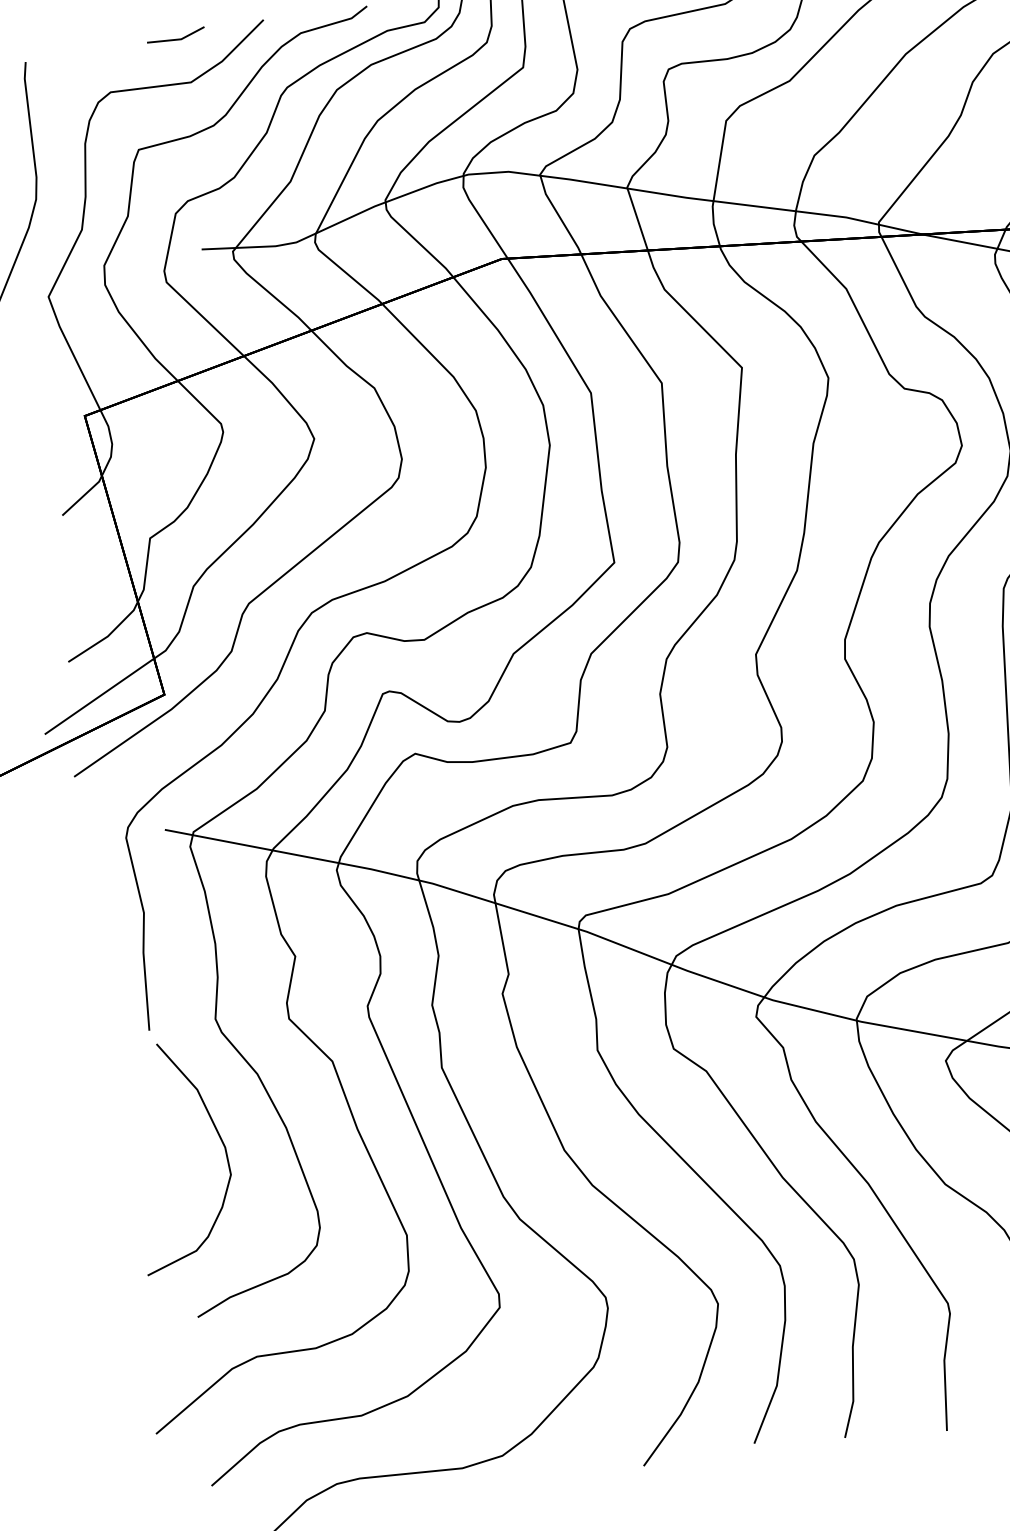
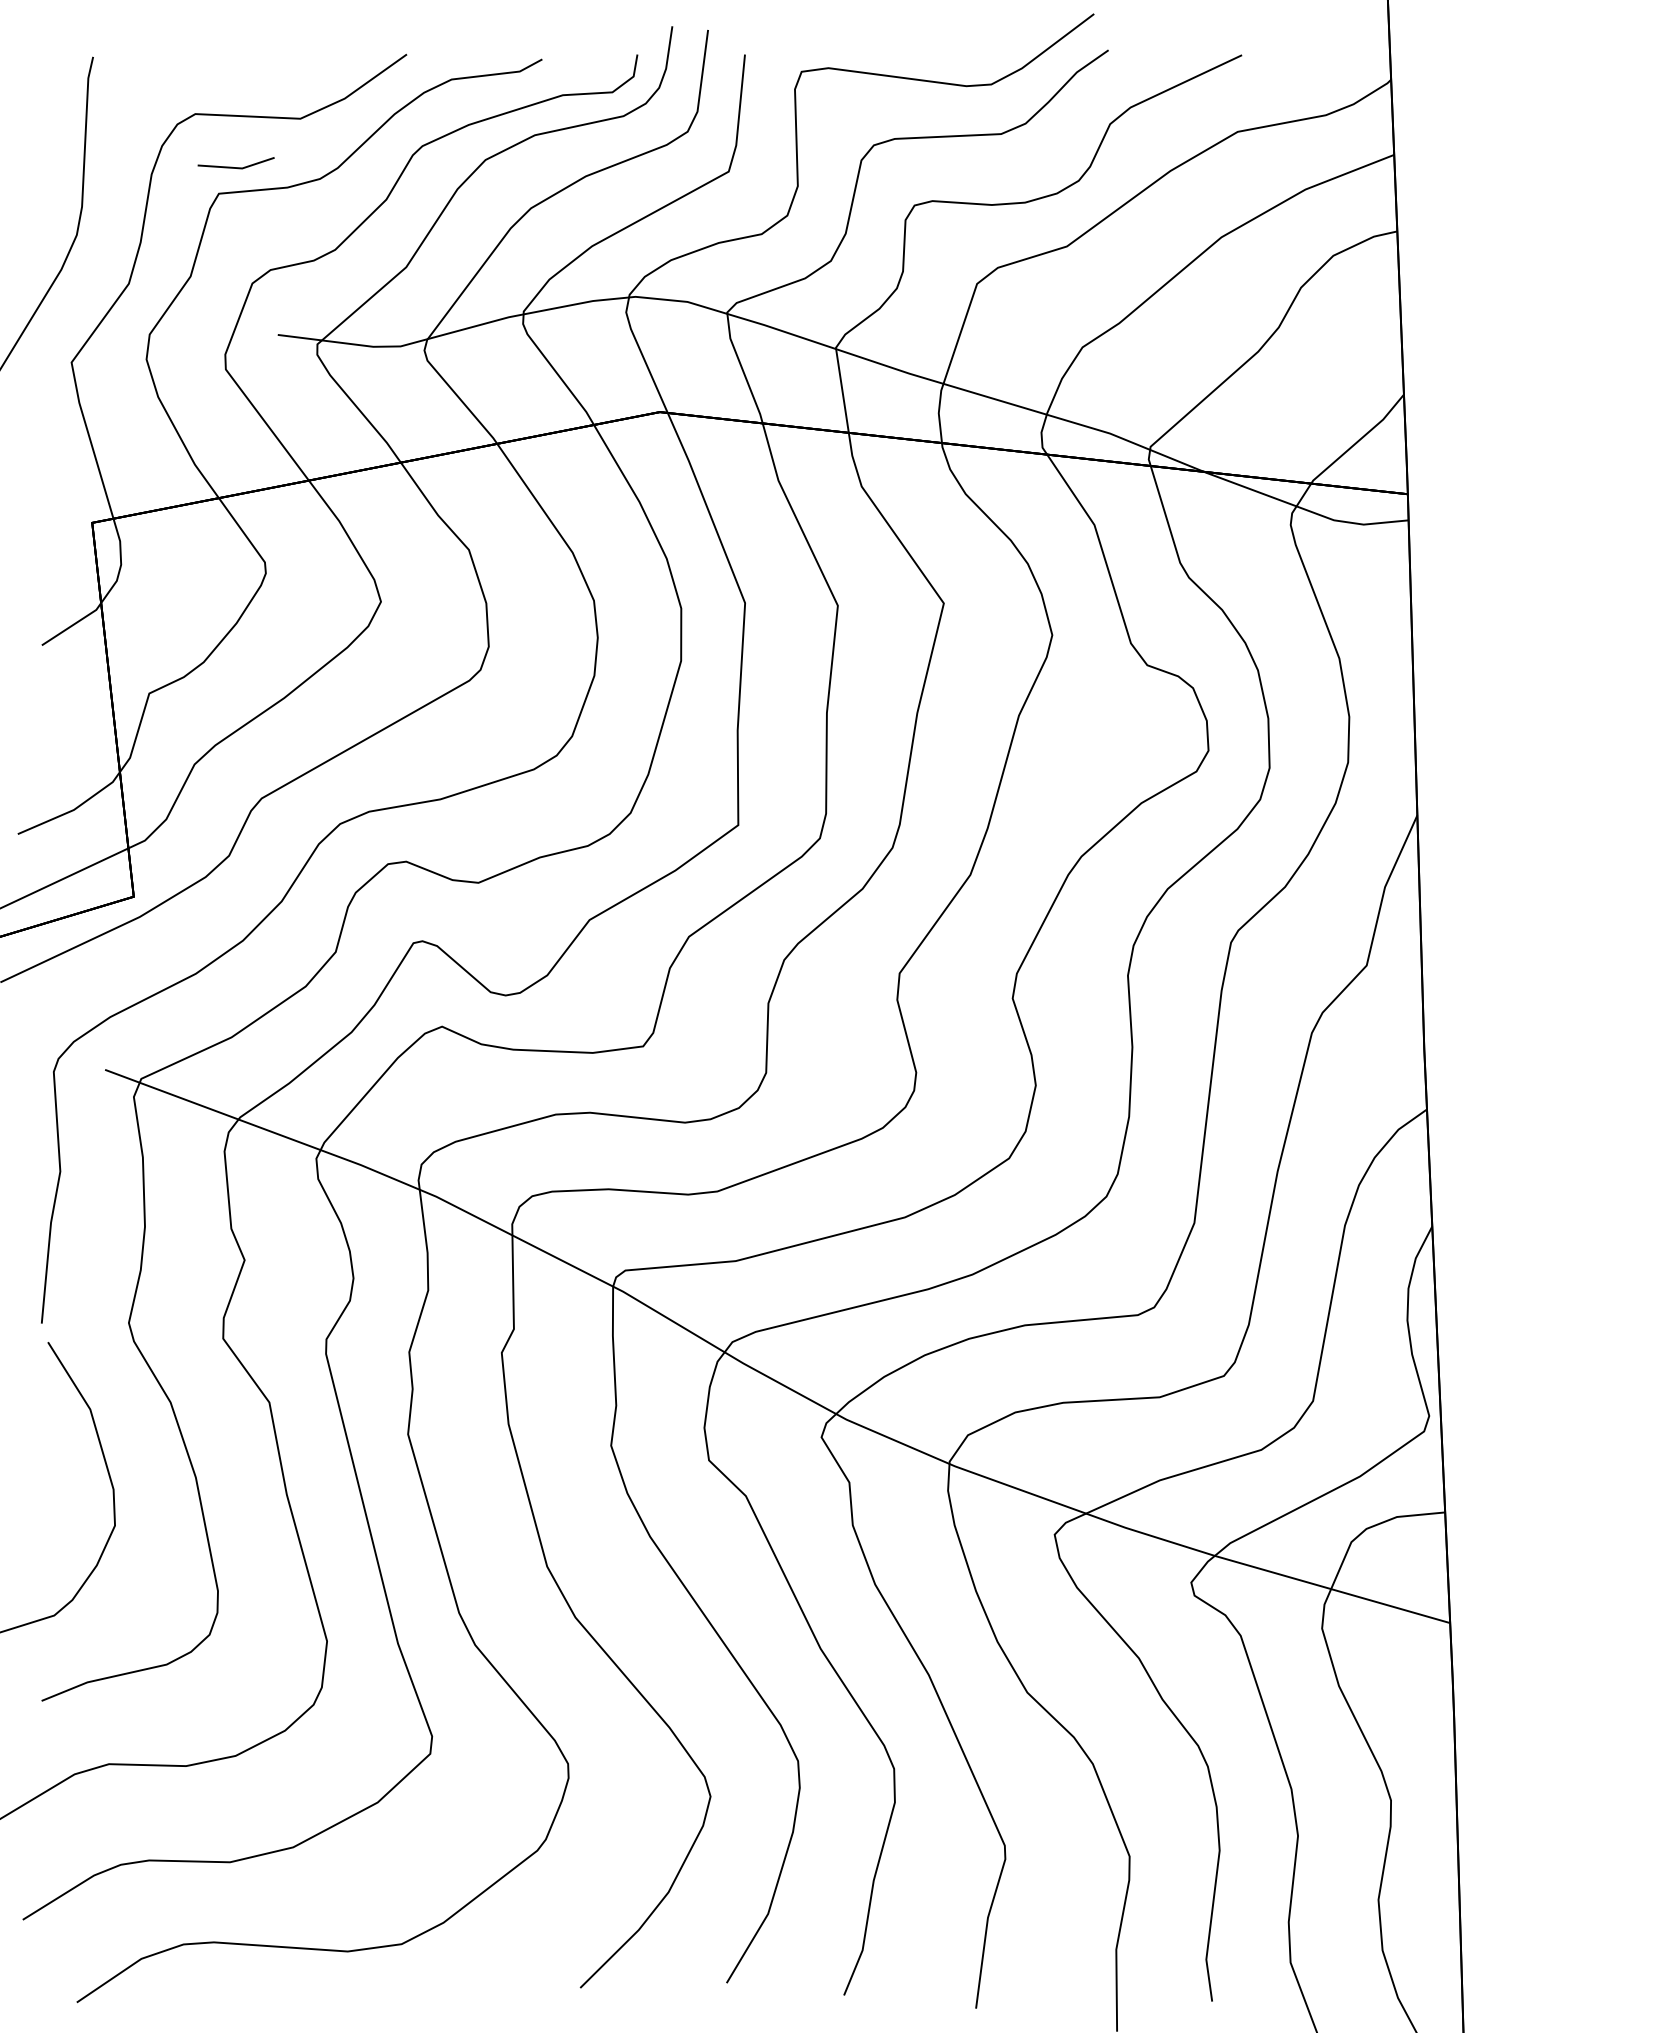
line: (176, 39) -> (235, 167), moved

